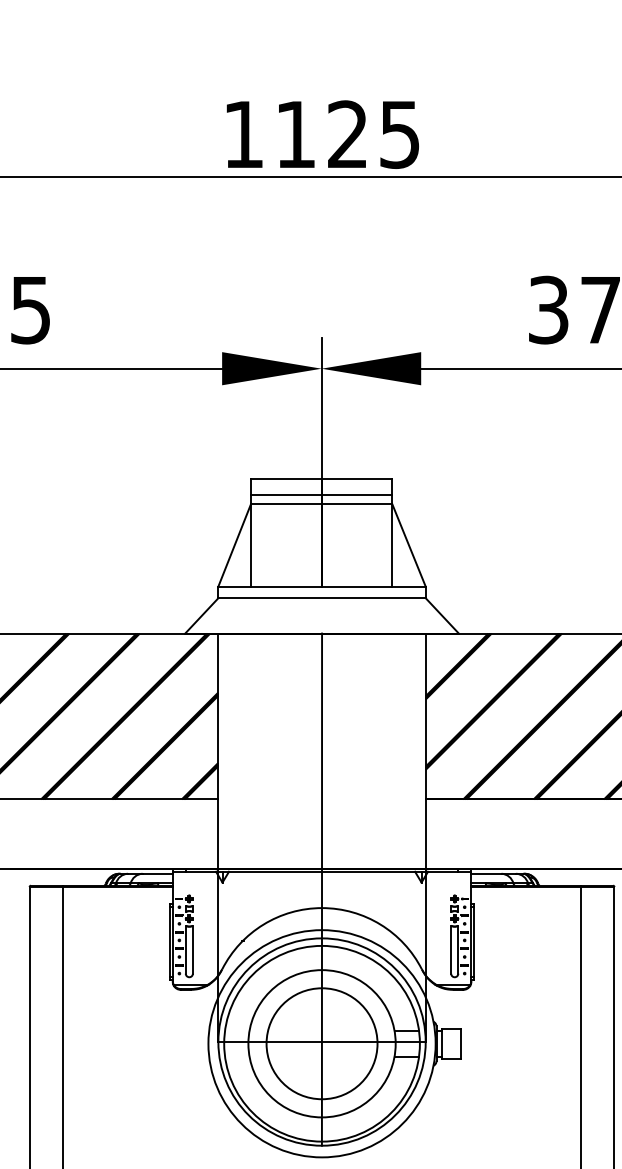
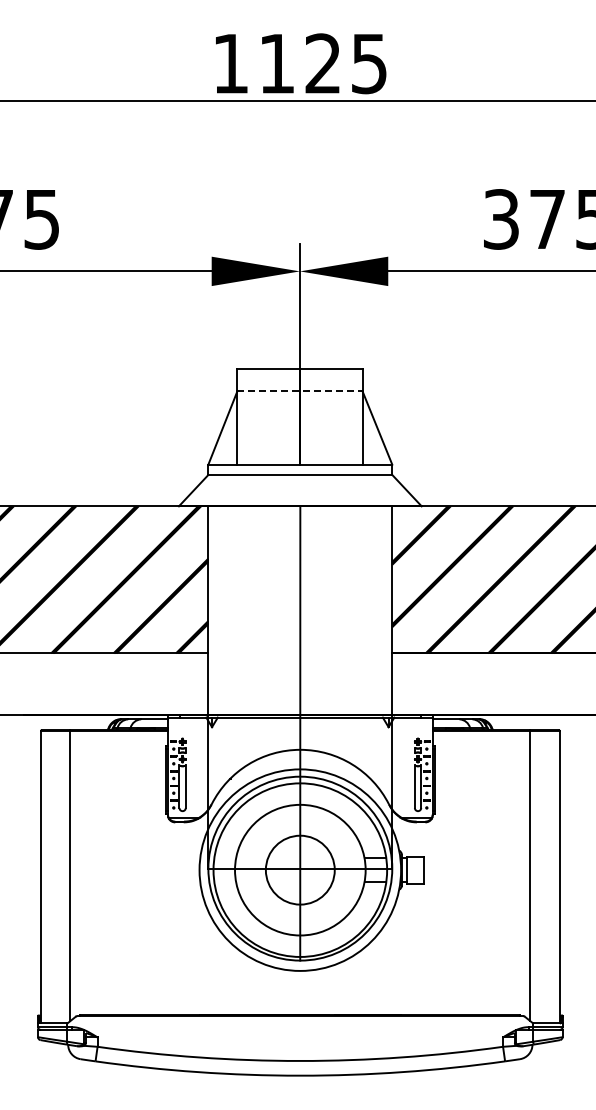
line: (321, 495) -> (299, 383), removed
line: (321, 504) -> (299, 391), solid -> dashed
circle: (322, 1043) -> (300, 869), size x0.7

